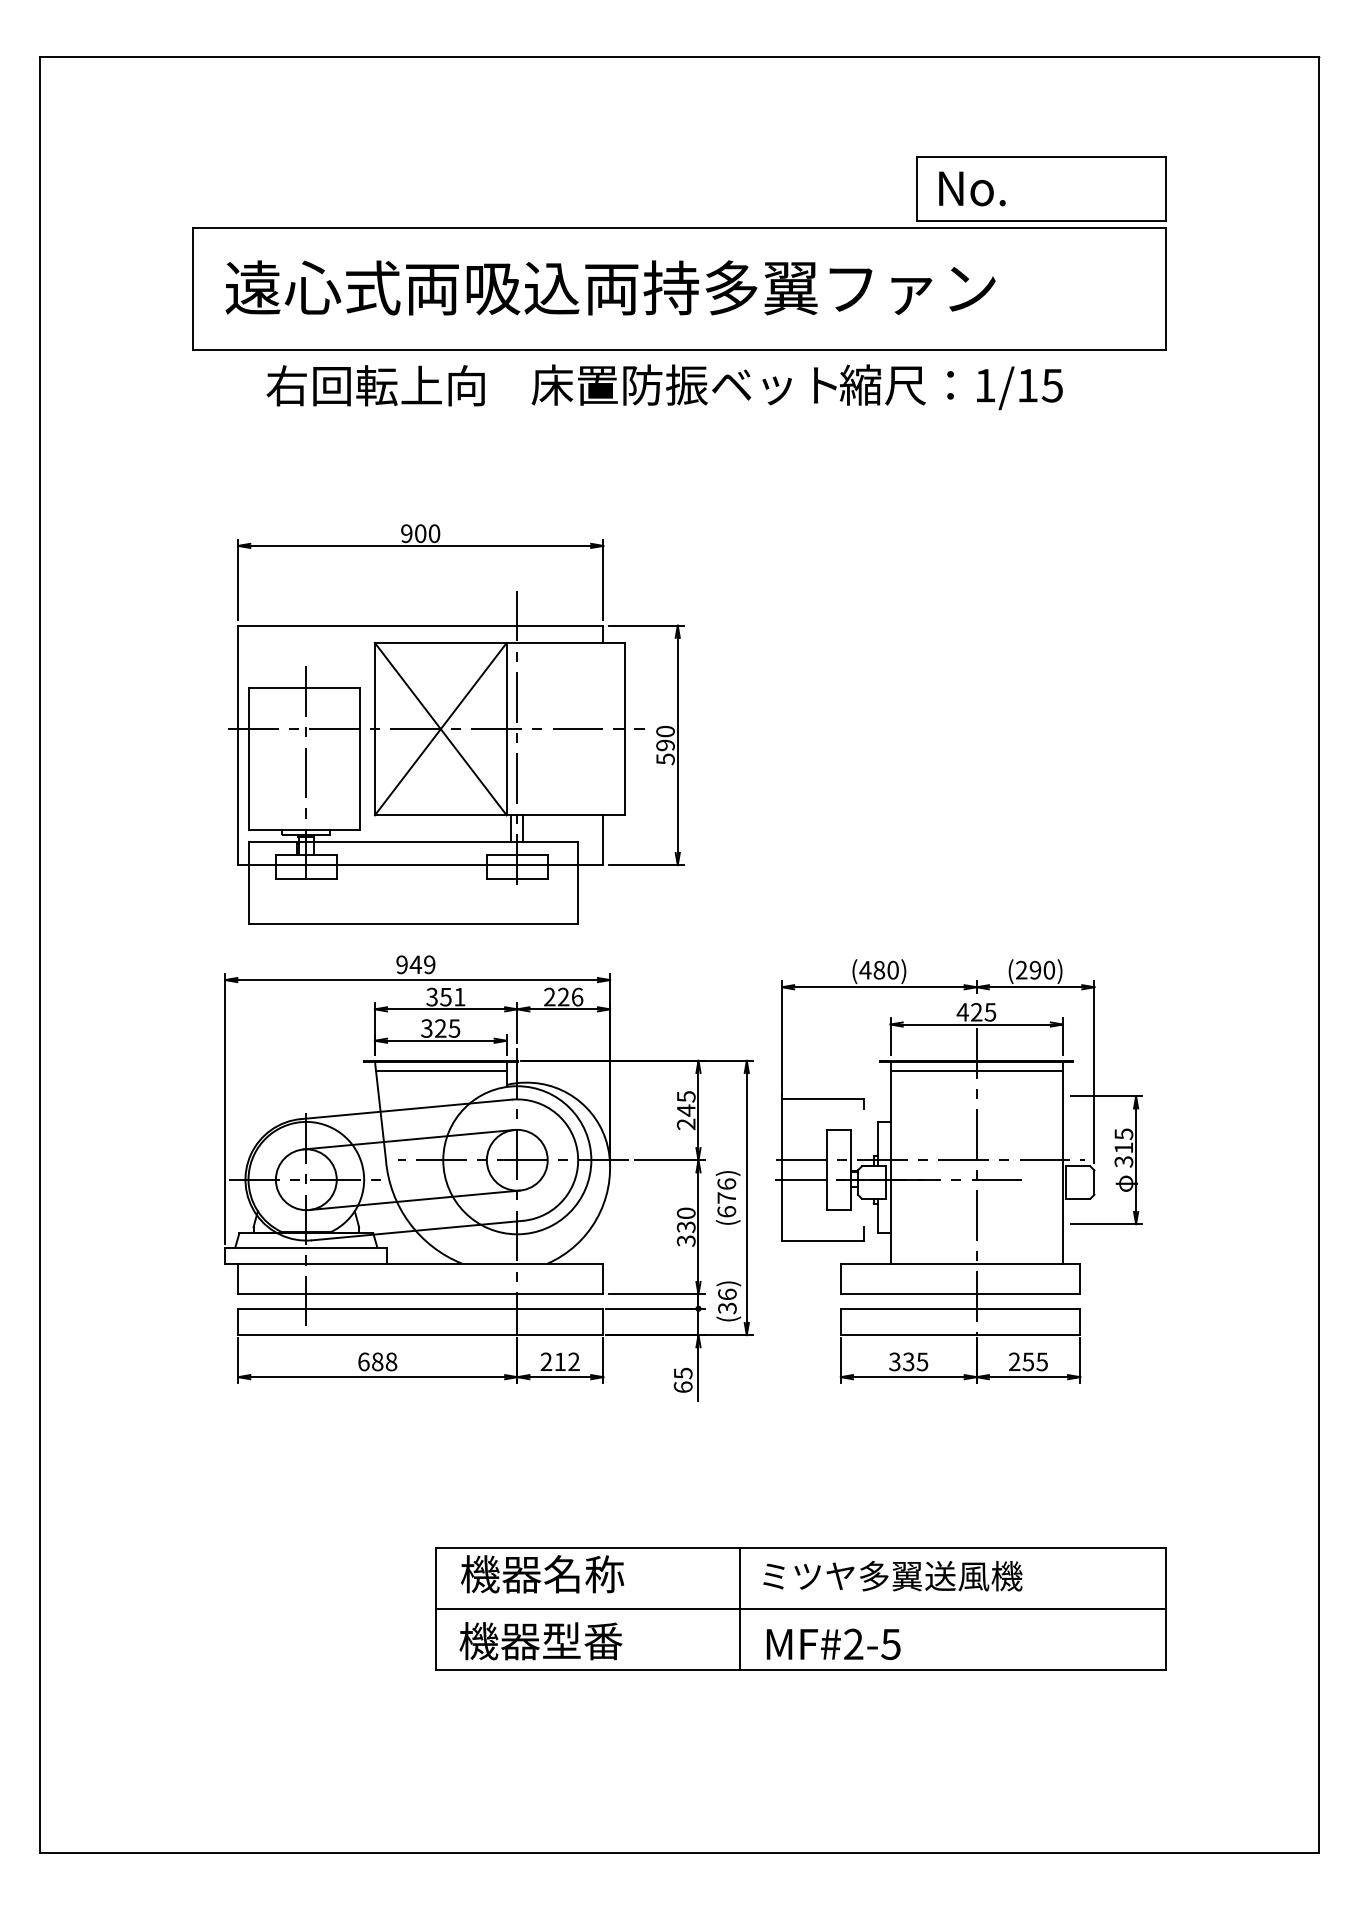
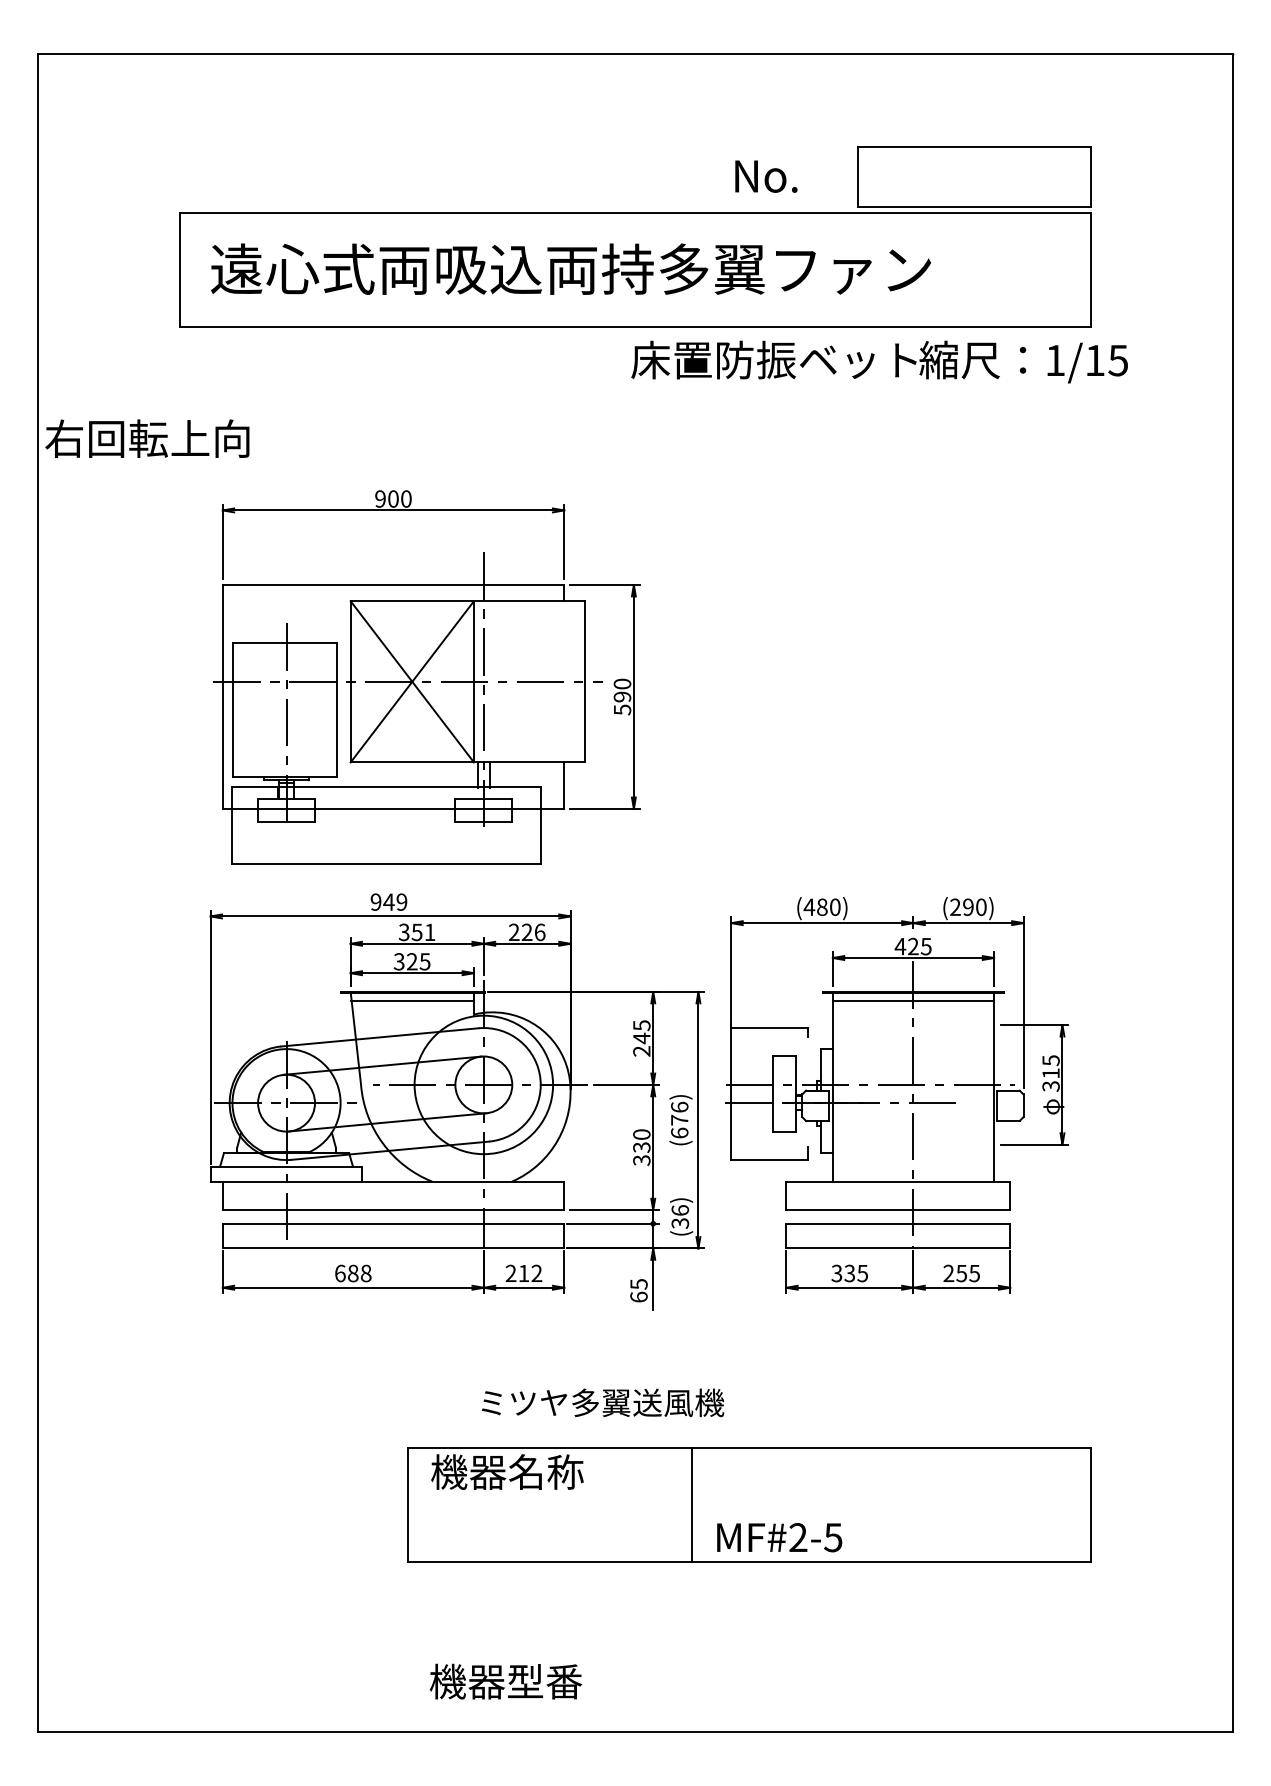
text: (972, 188) -> (766, 176), moved
text: (375, 385) -> (147, 438), moved
text: (797, 386) -> (879, 361), moved
text: (892, 1575) -> (602, 1402), moved
line: (800, 1608) -> (748, 1504), removed
text: (540, 1641) -> (505, 1681), moved

